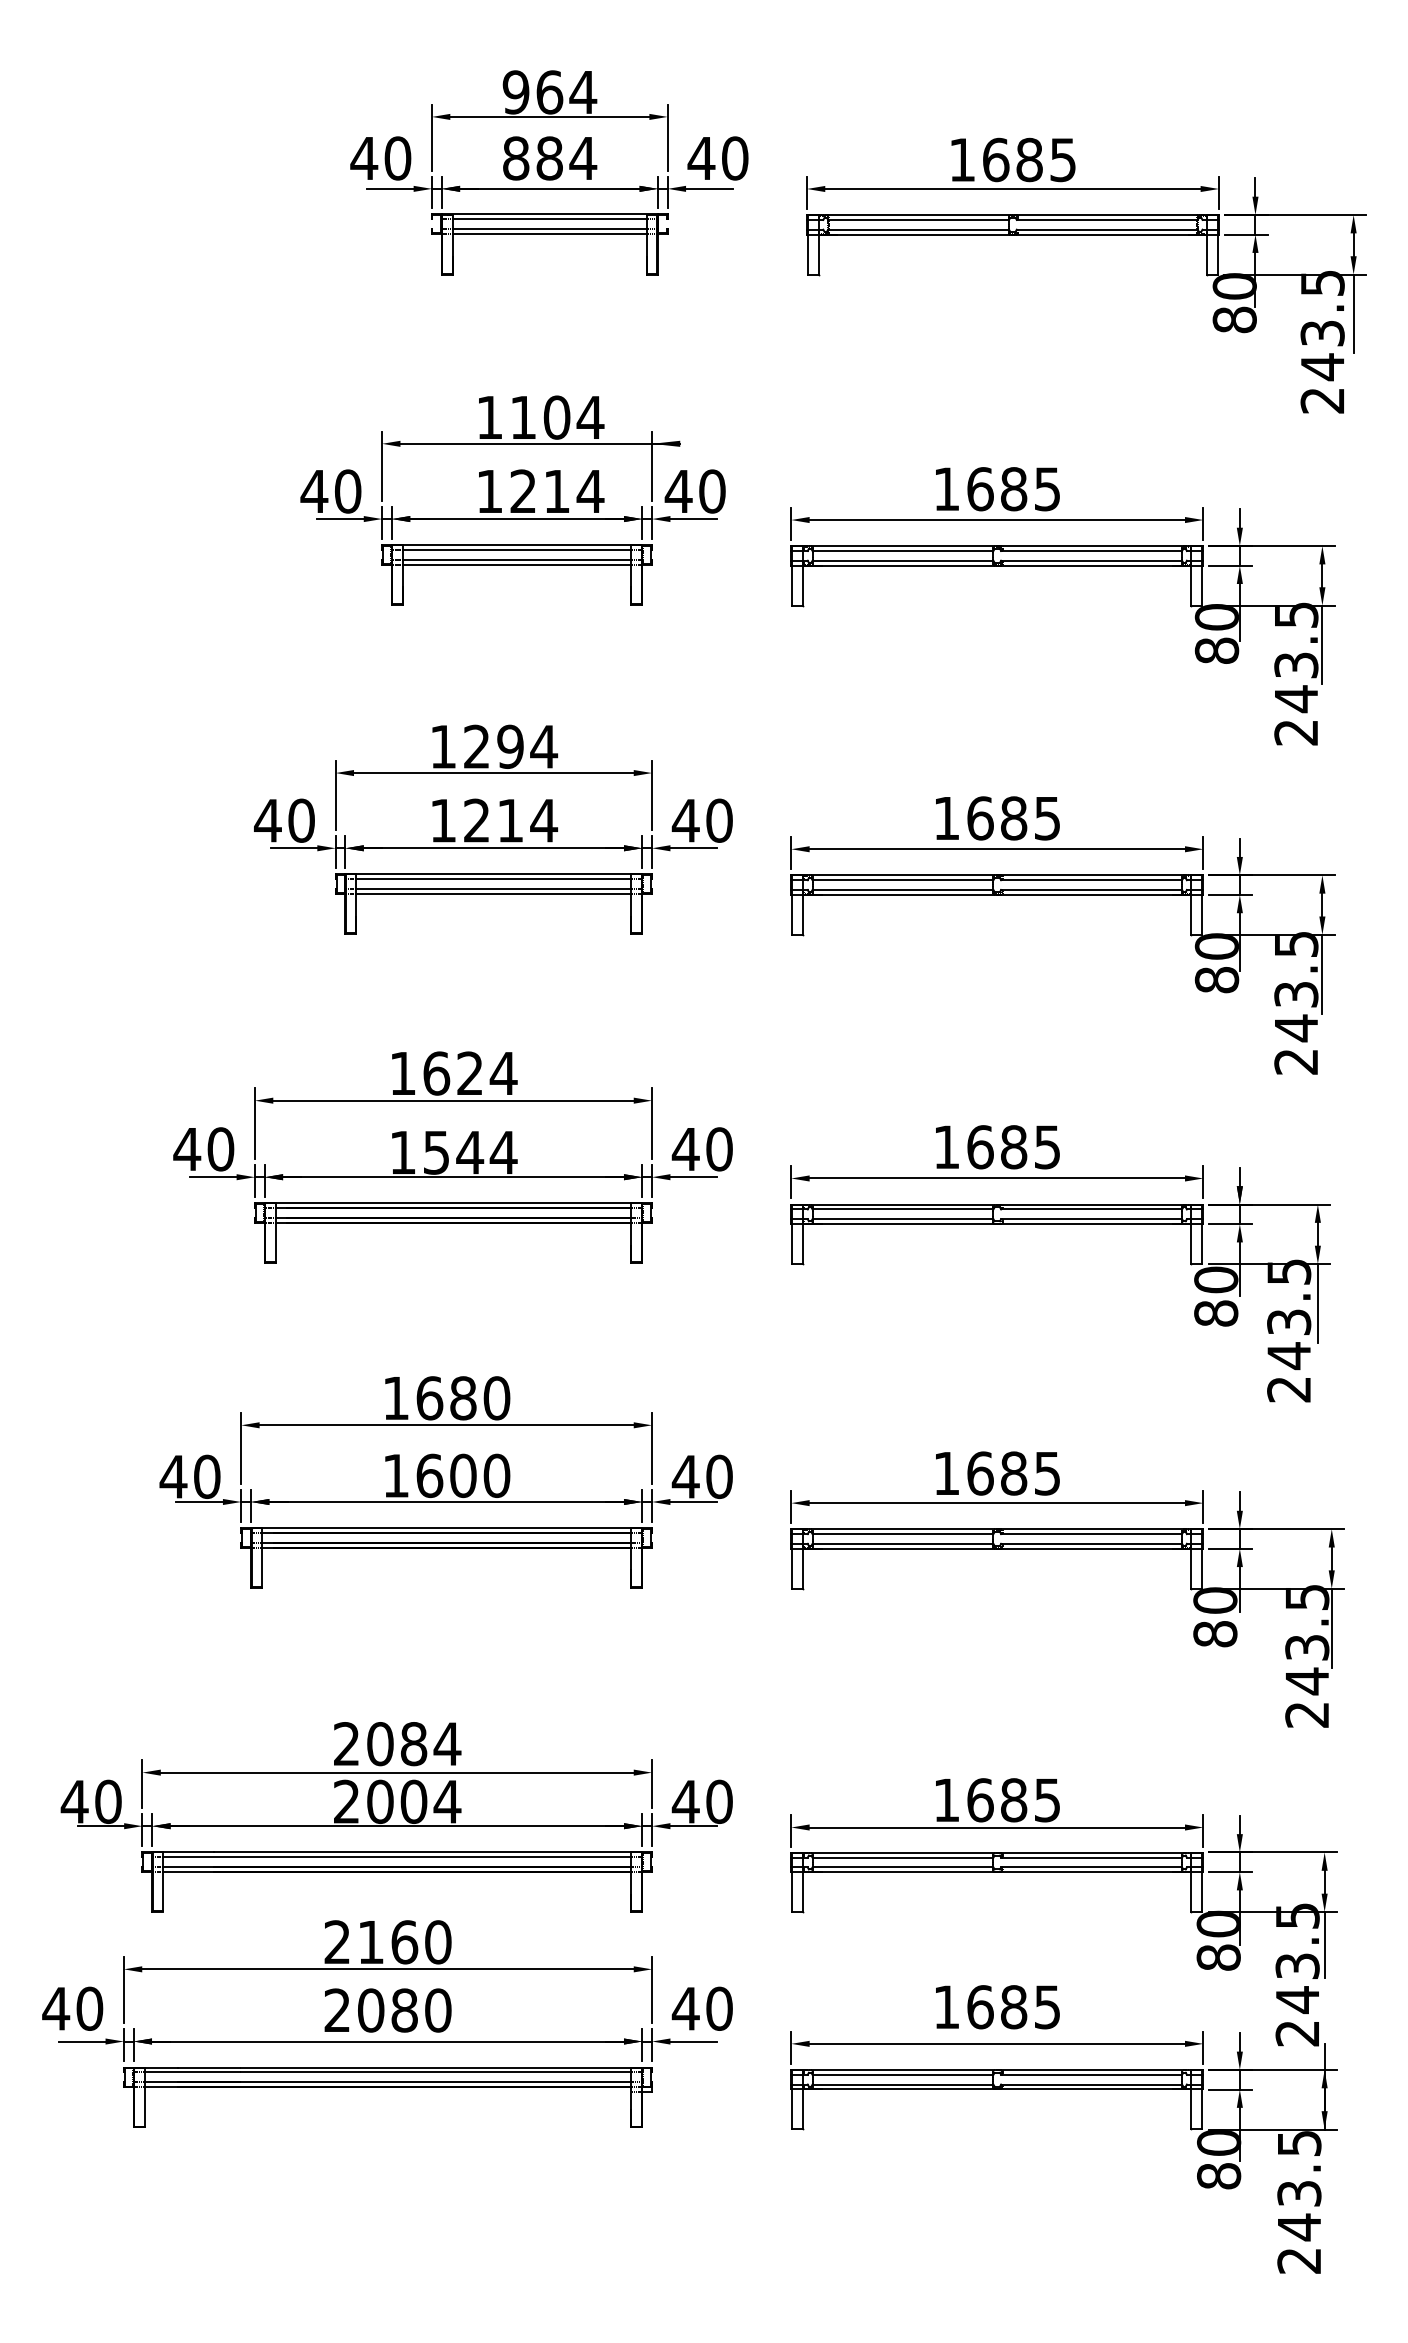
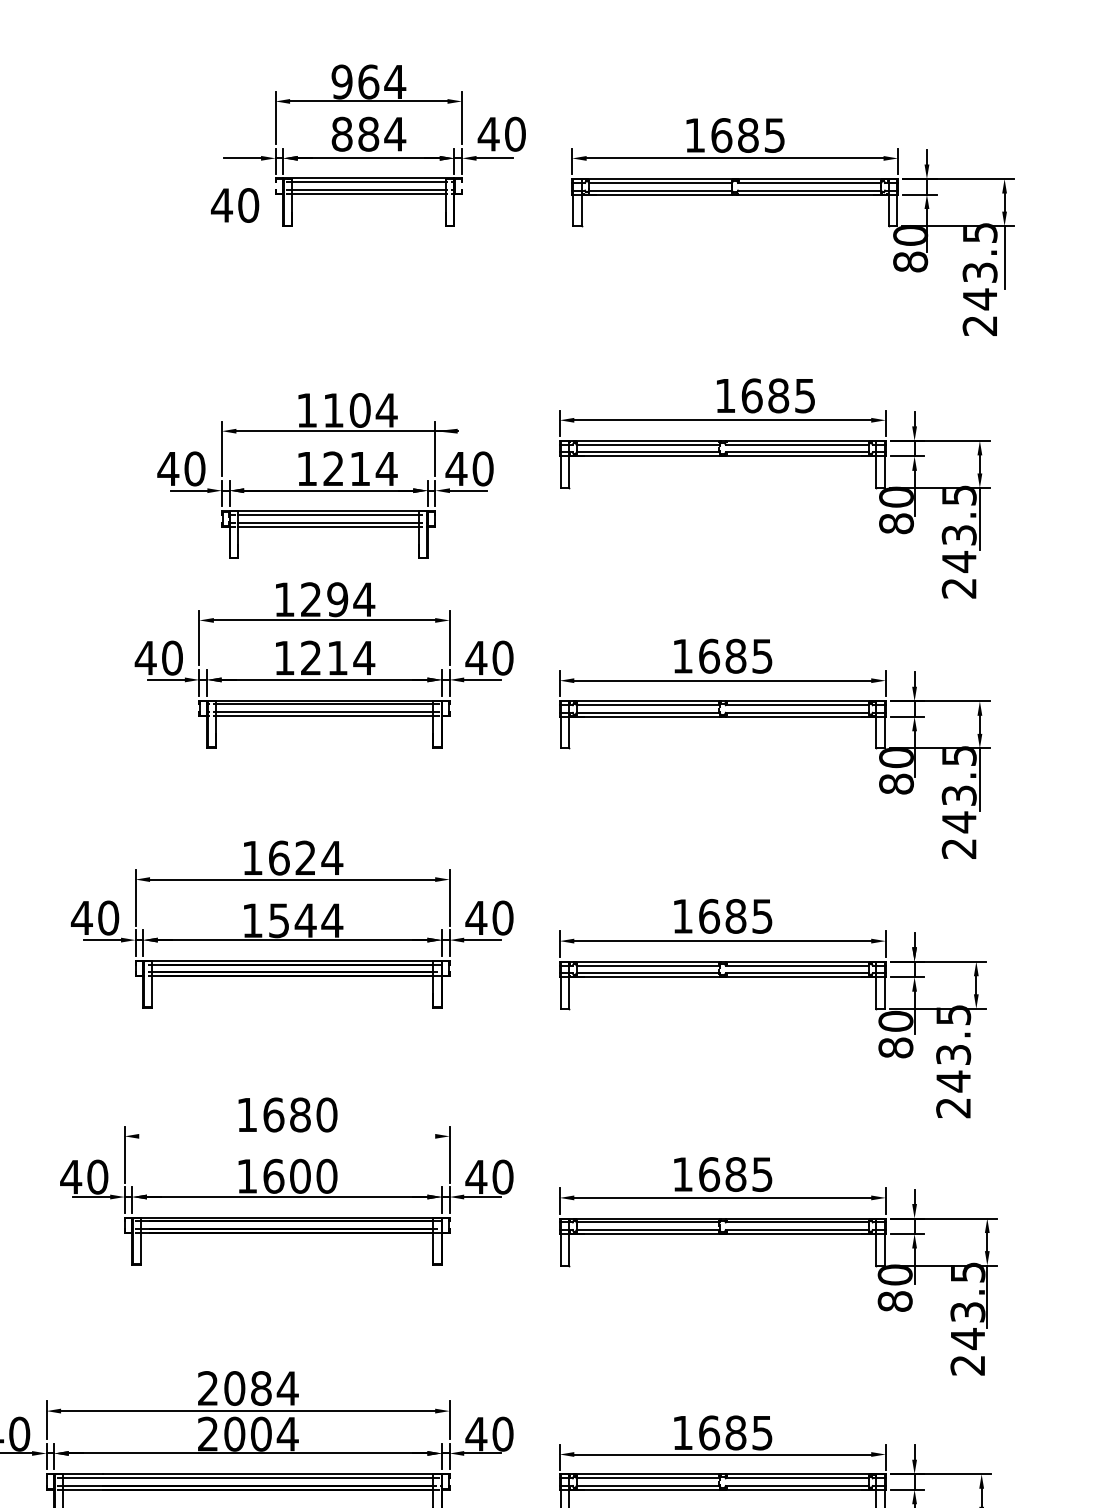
text: (380, 158) -> (234, 205), moved
text: (997, 489) -> (765, 396), moved
part: (512, 500) -> (325, 476), moved
line: (1317, 1303) -> (976, 1040), removed
line: (446, 1425) -> (287, 1136), removed

